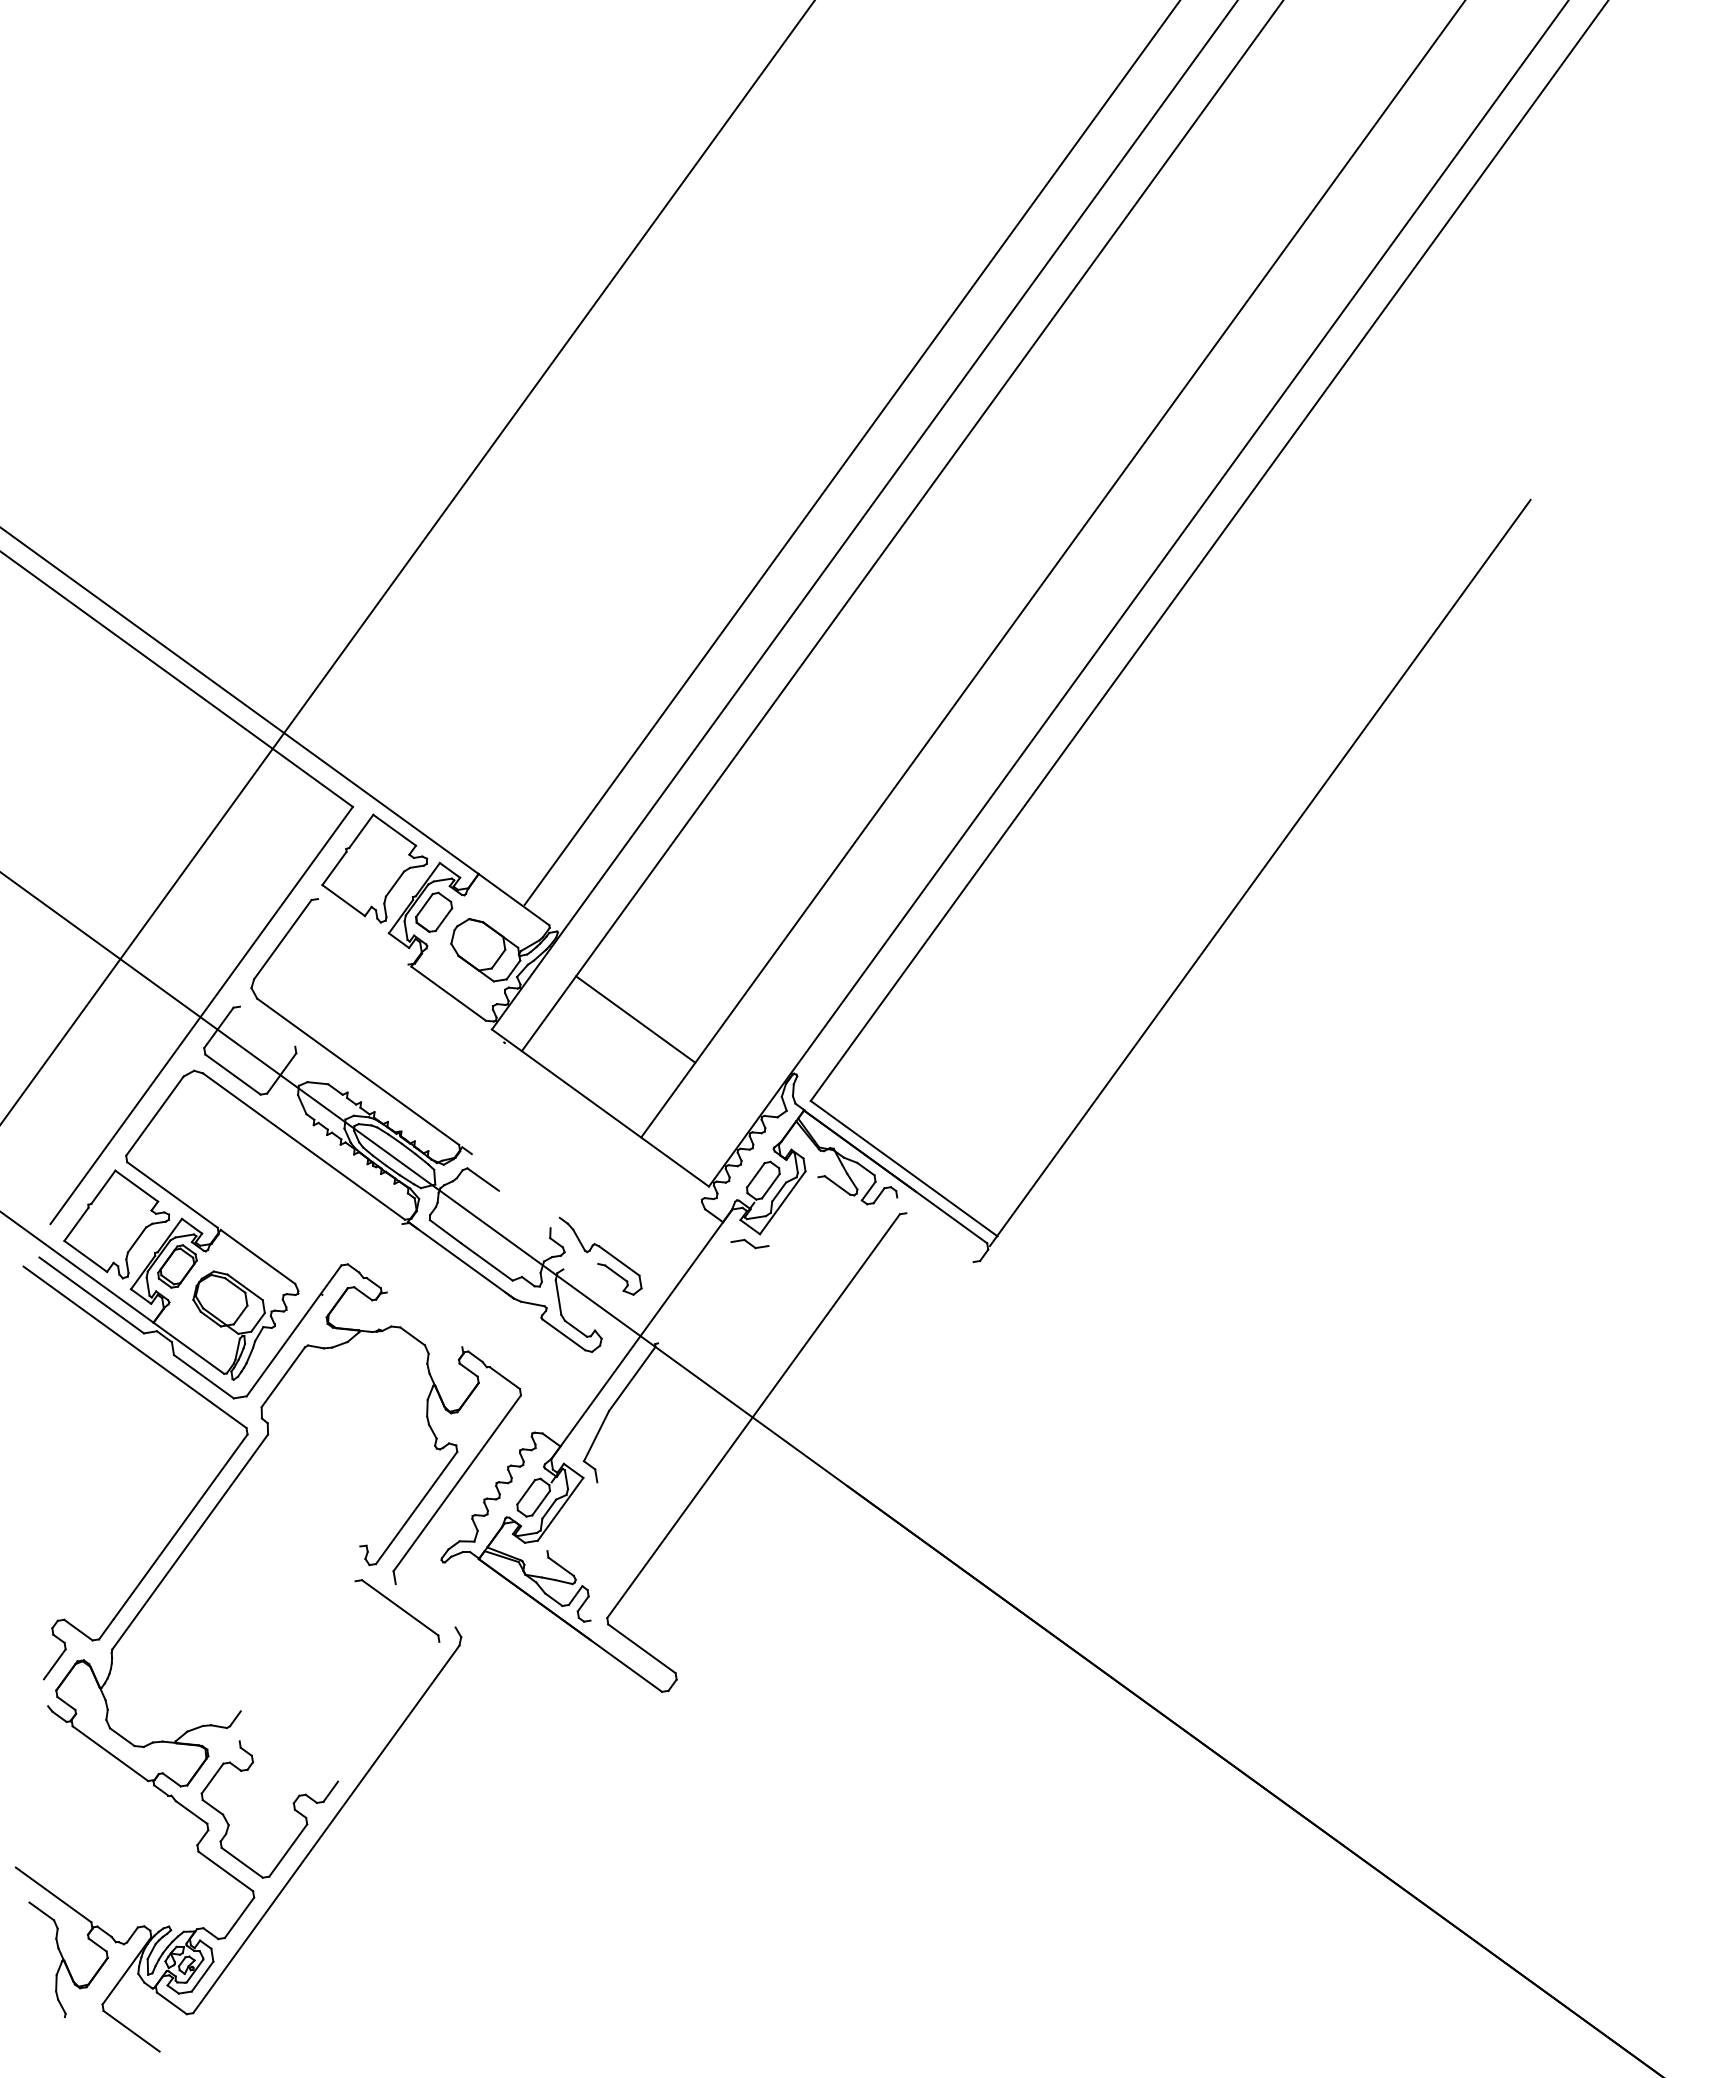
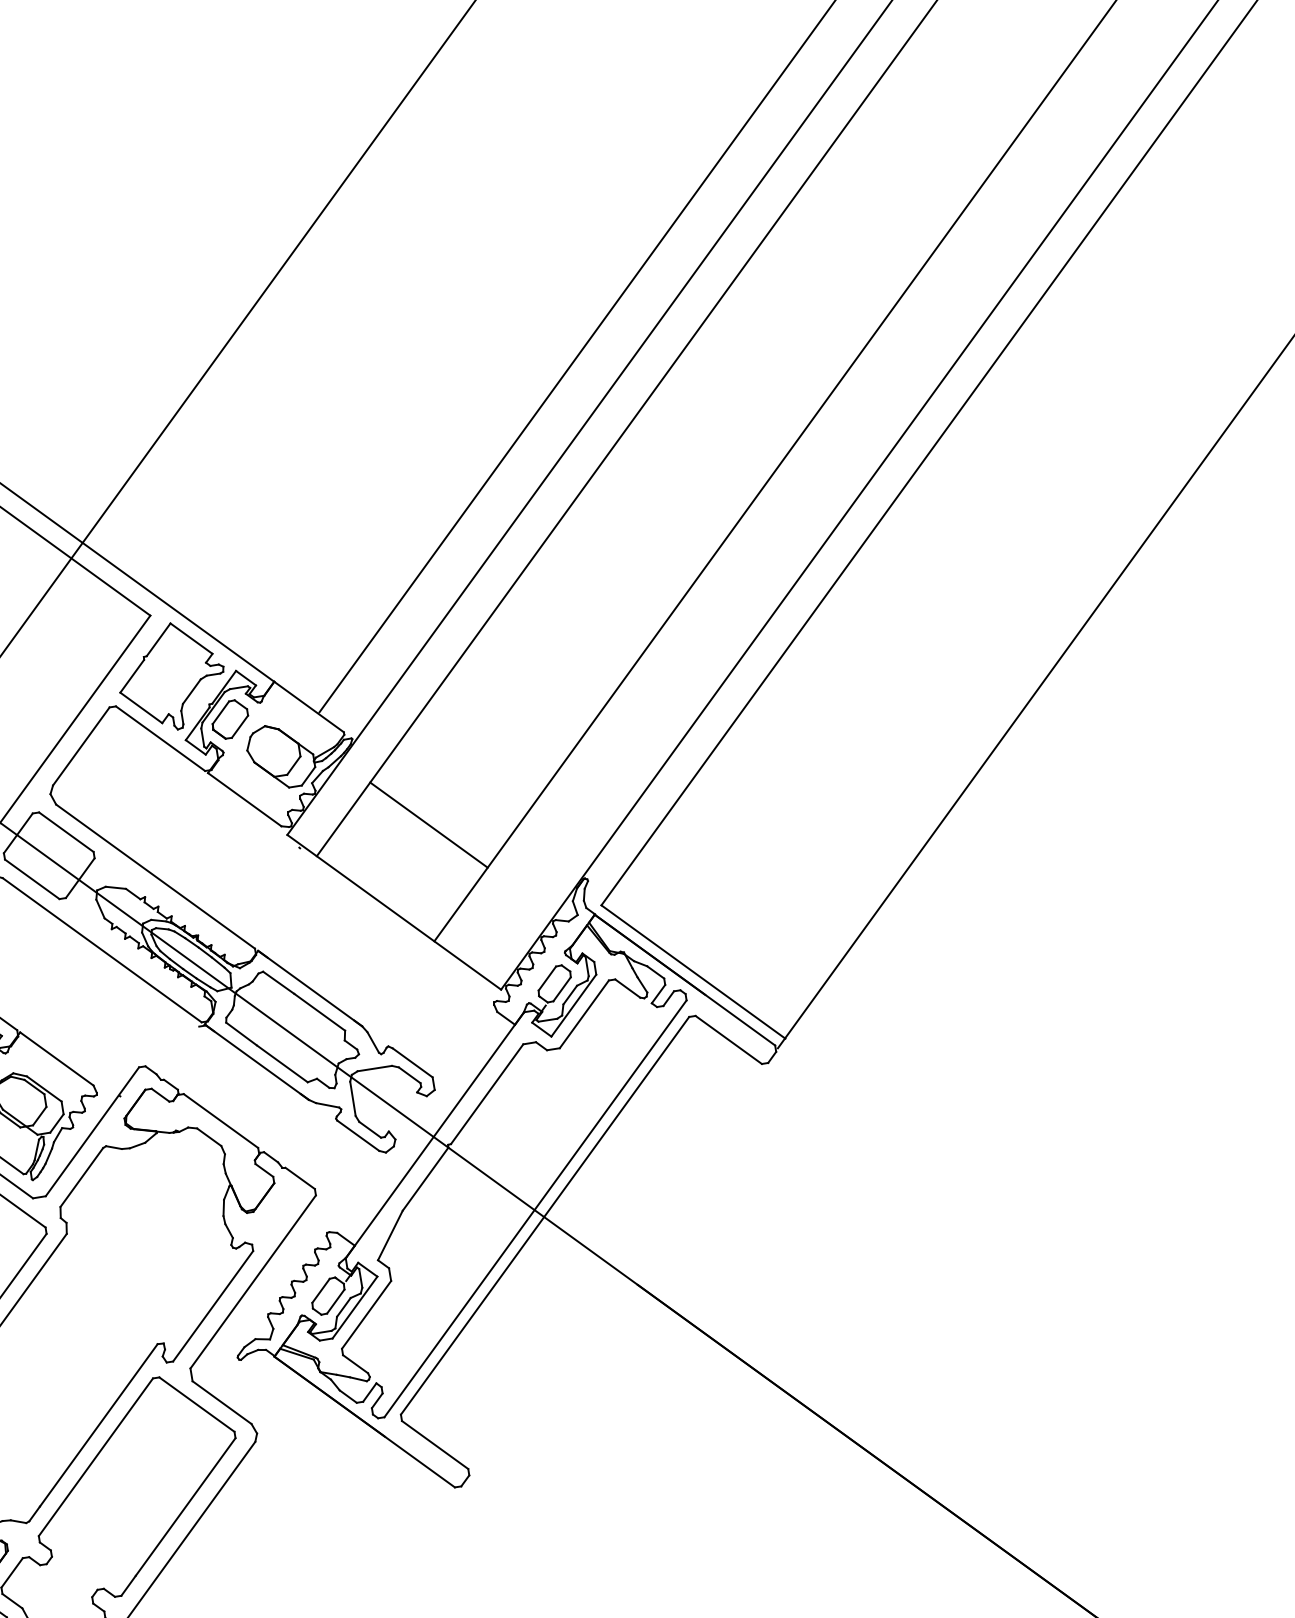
line: (363, 931) -> (160, 738), added
line: (267, 1026) -> (66, 831), added
line: (514, 1185) -> (309, 988), added
line: (524, 1209) -> (319, 1012), added
line: (793, 1211) -> (584, 1014), added
line: (939, 1237) -> (728, 1039), added
line: (580, 1266) -> (374, 1068), added
line: (694, 1292) -> (486, 1094), added
line: (424, 1319) -> (220, 1120), added
line: (743, 1408) -> (535, 1208), added
line: (572, 1516) -> (366, 1314), added
line: (425, 1605) -> (221, 1402), added
line: (300, 1628) -> (98, 1425), added
line: (297, 1661) -> (95, 1457), added
line: (388, 1711) -> (185, 1506), added

